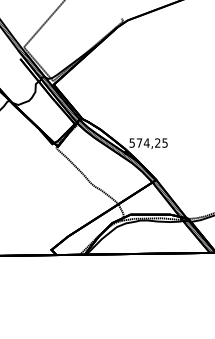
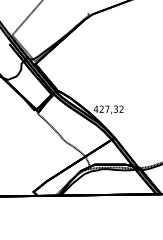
text: (148, 142) -> (108, 108), 574,25 -> 427,32

